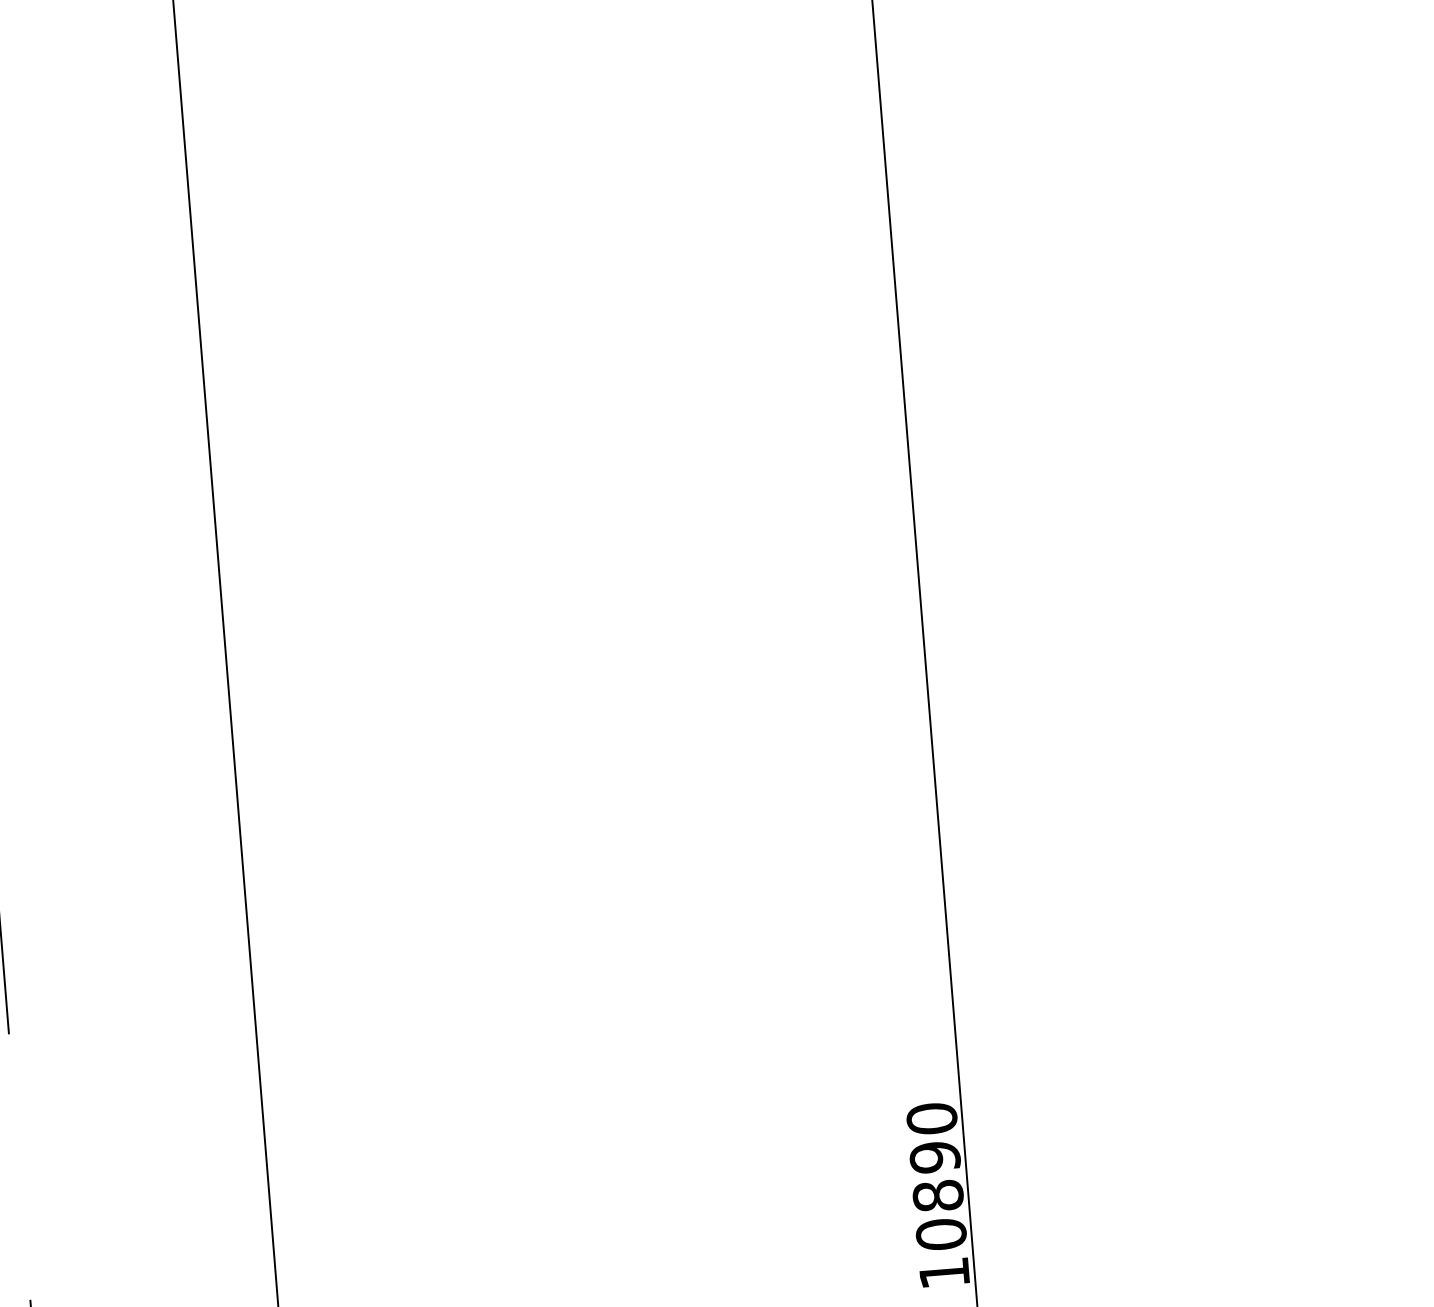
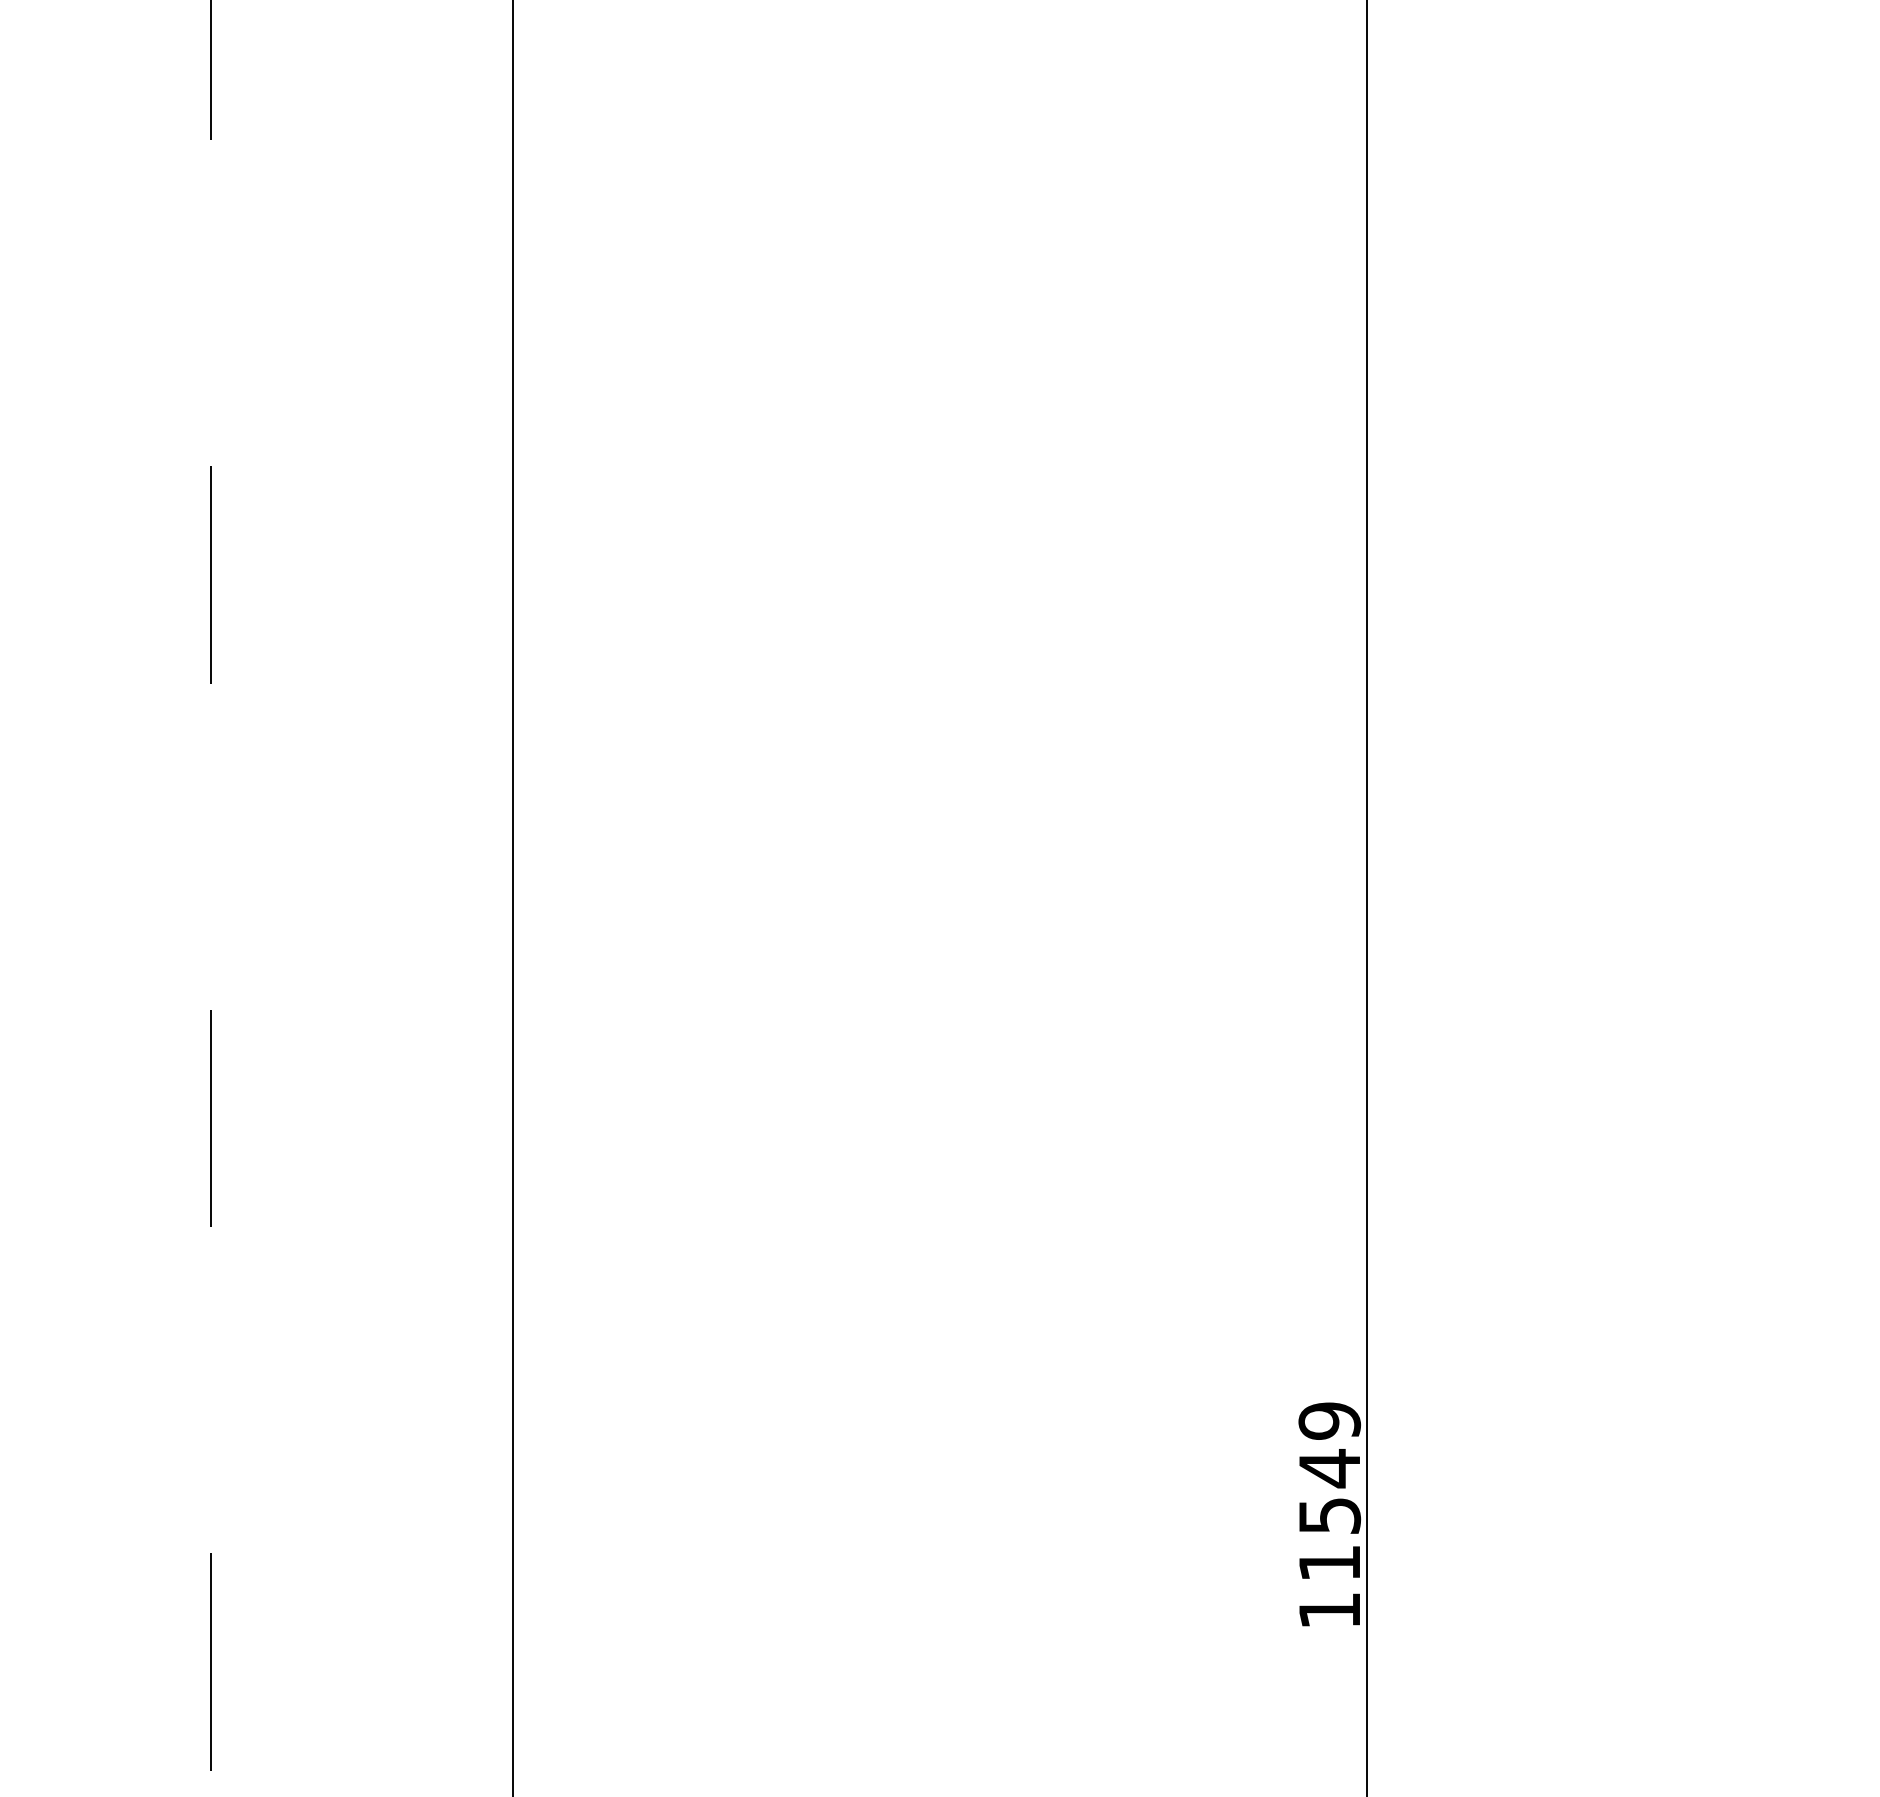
text: (936, 1176) -> (1329, 1491), 10890 -> 11549

